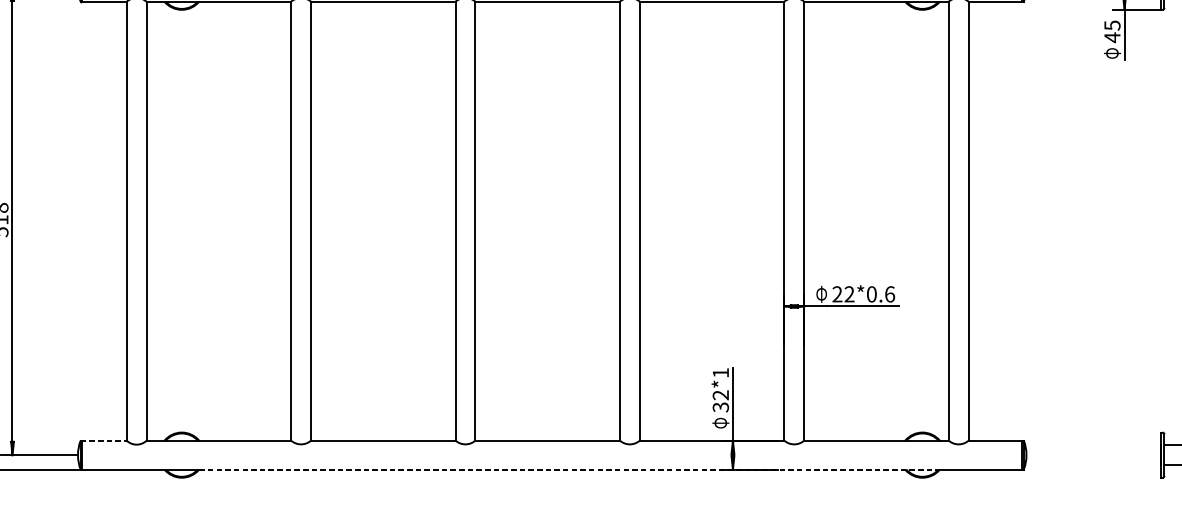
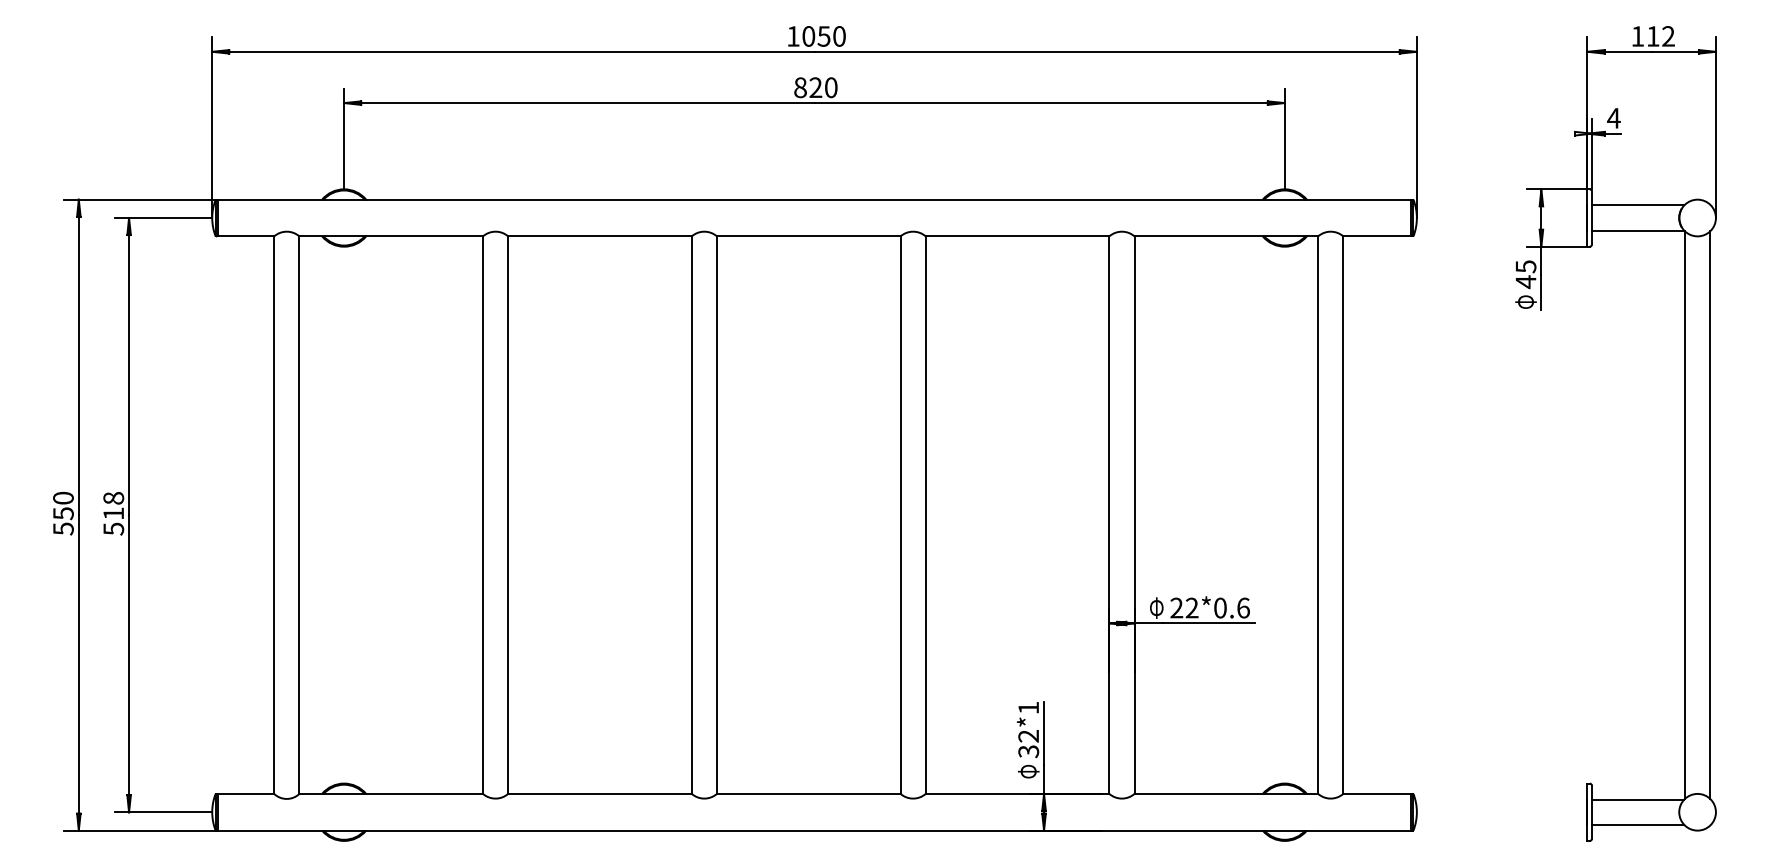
line: (104, 440) -> (245, 793), dashed -> solid
line: (570, 469) -> (837, 830), dashed -> solid

